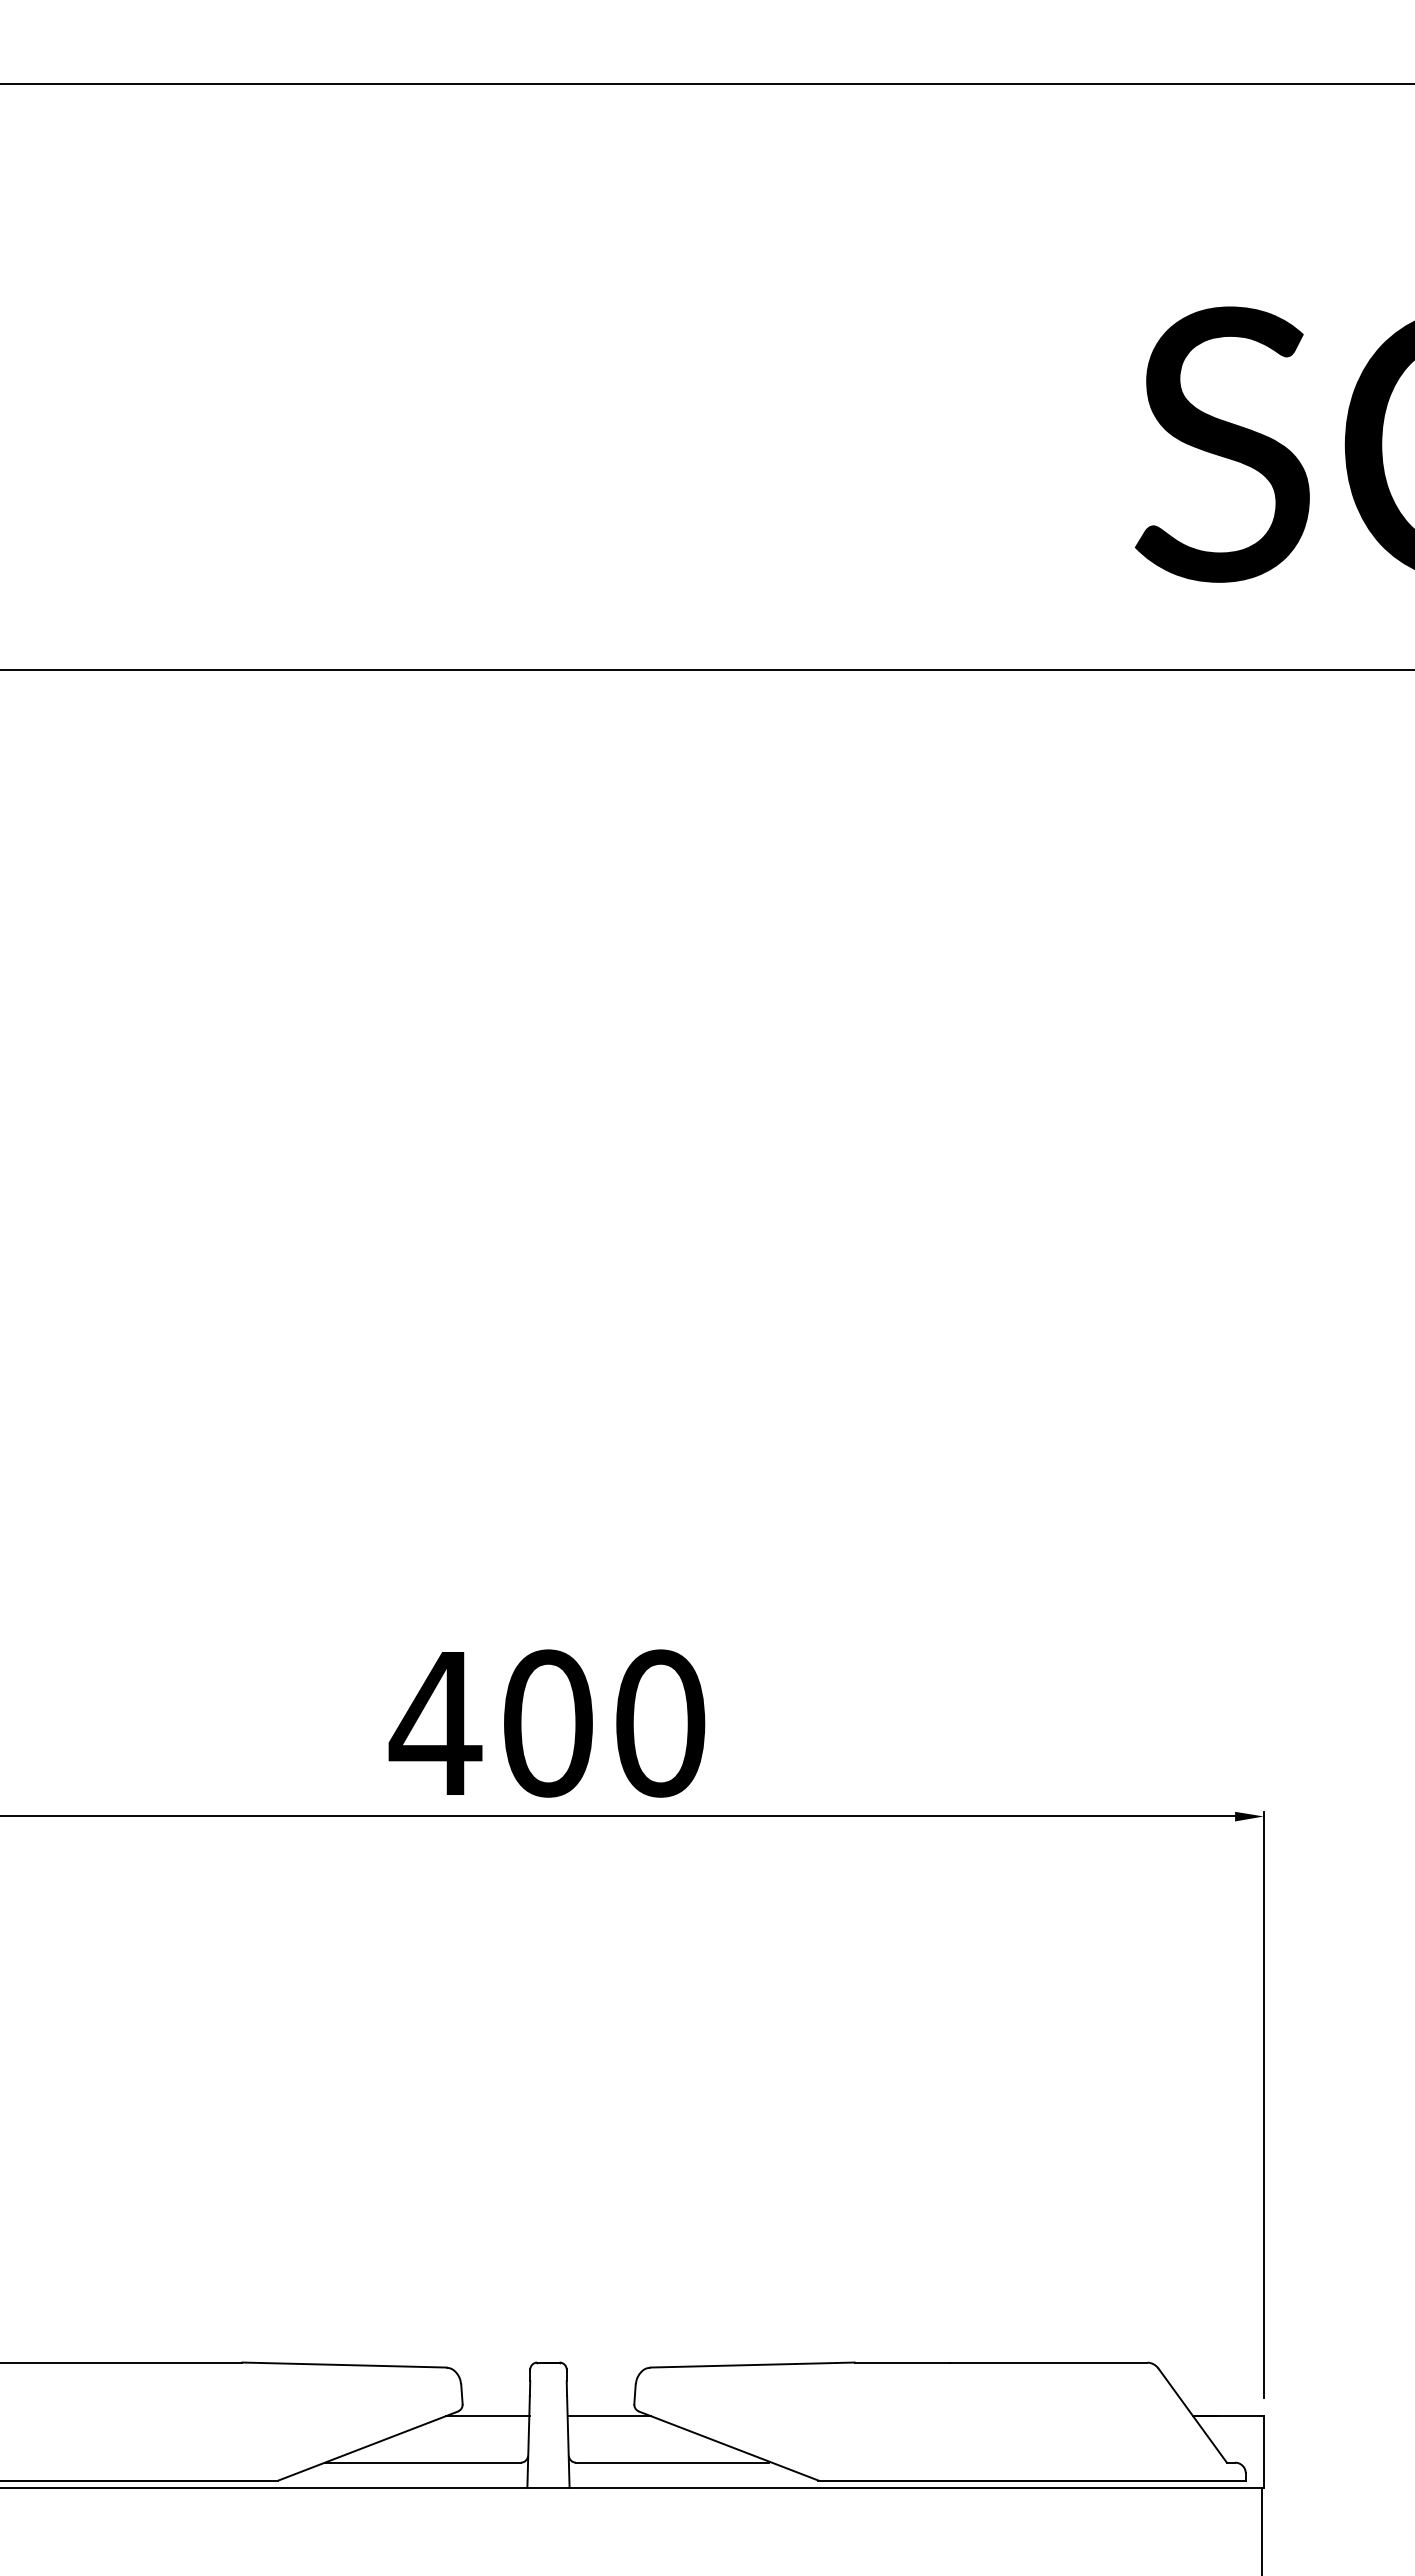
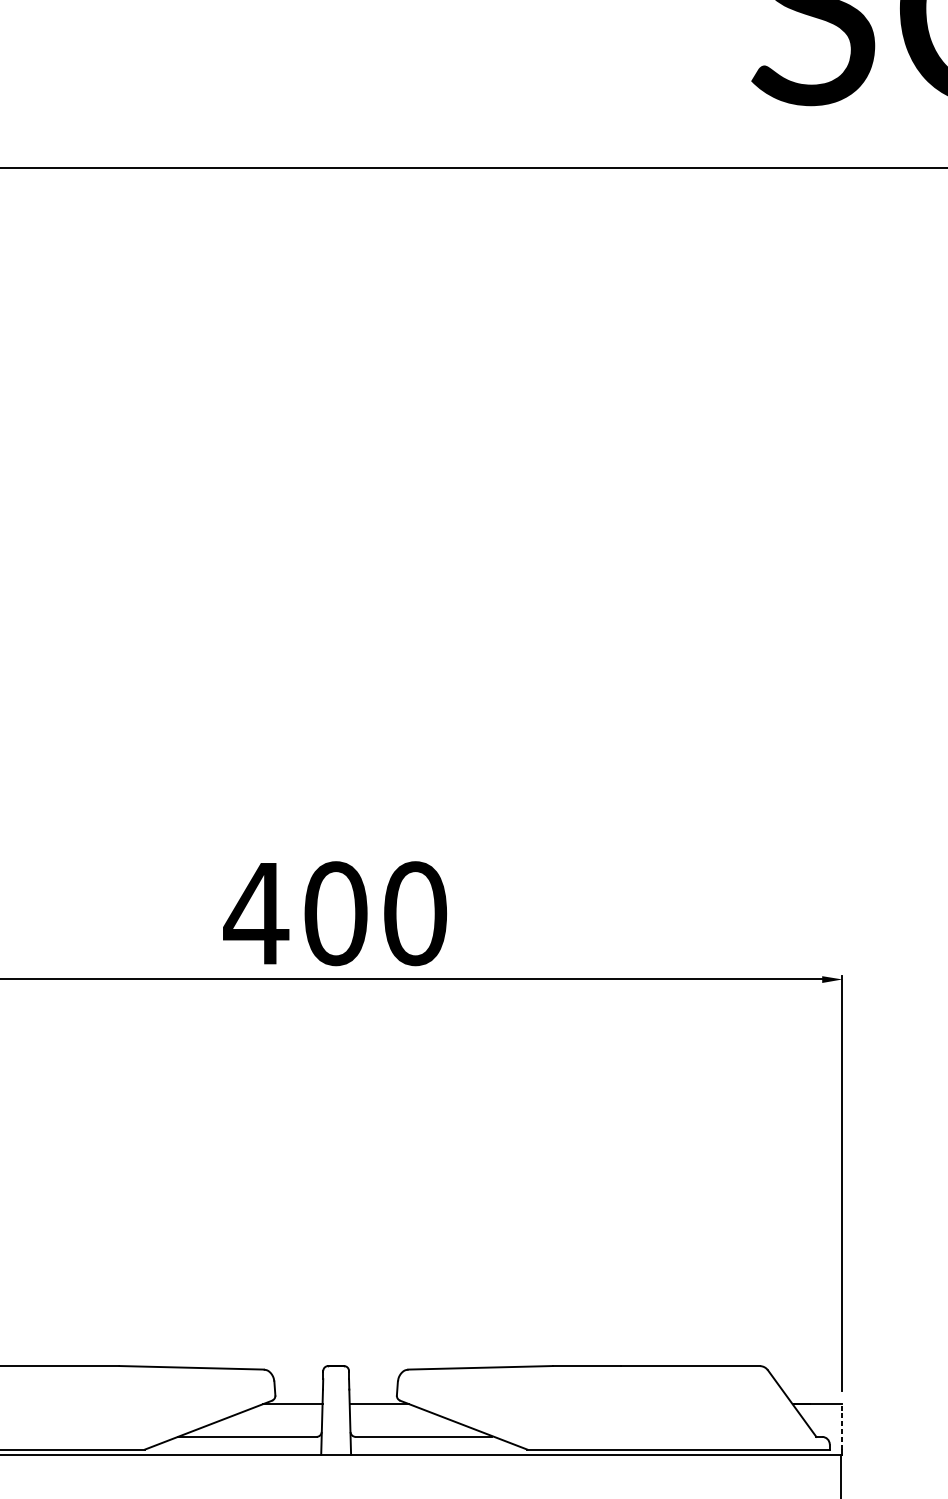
line: (1263, 2447) -> (842, 1426), solid -> dashed

